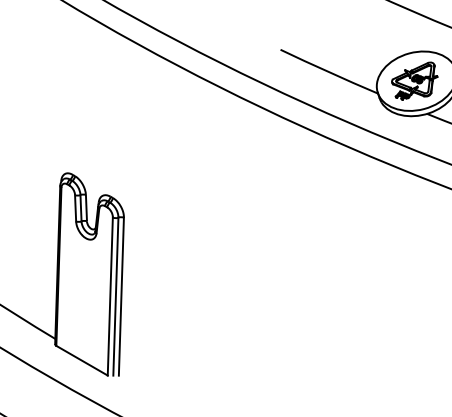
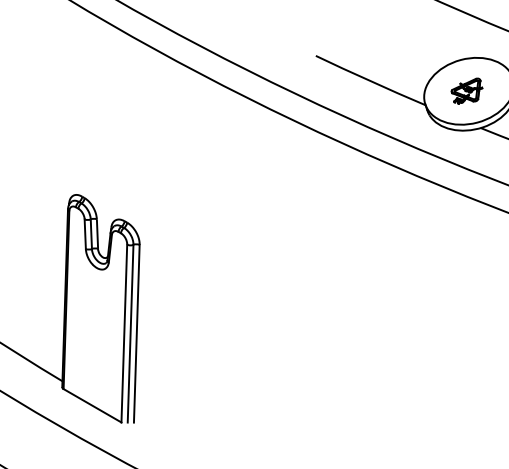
part: (414, 80) -> (466, 90), size x0.6

